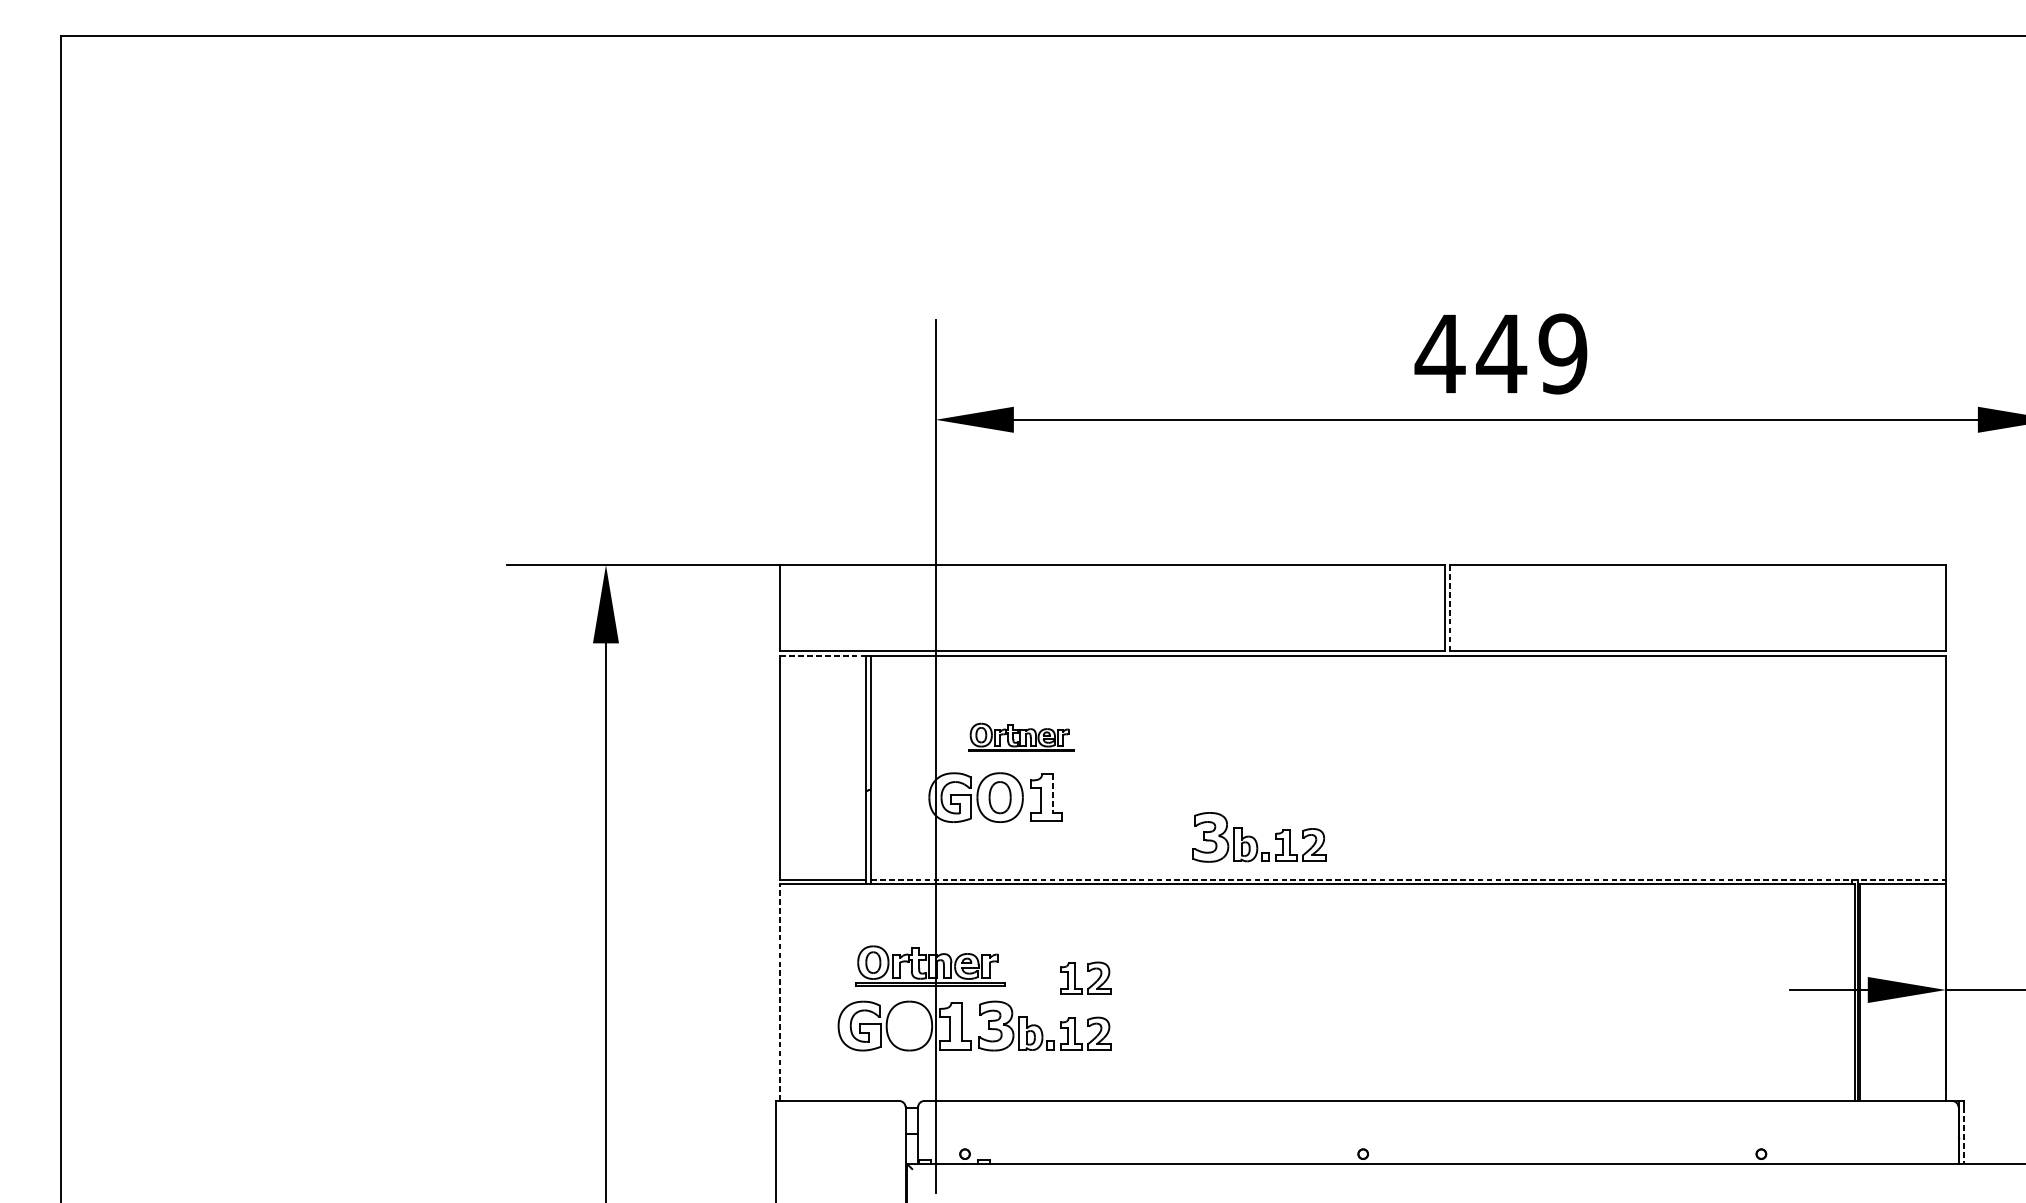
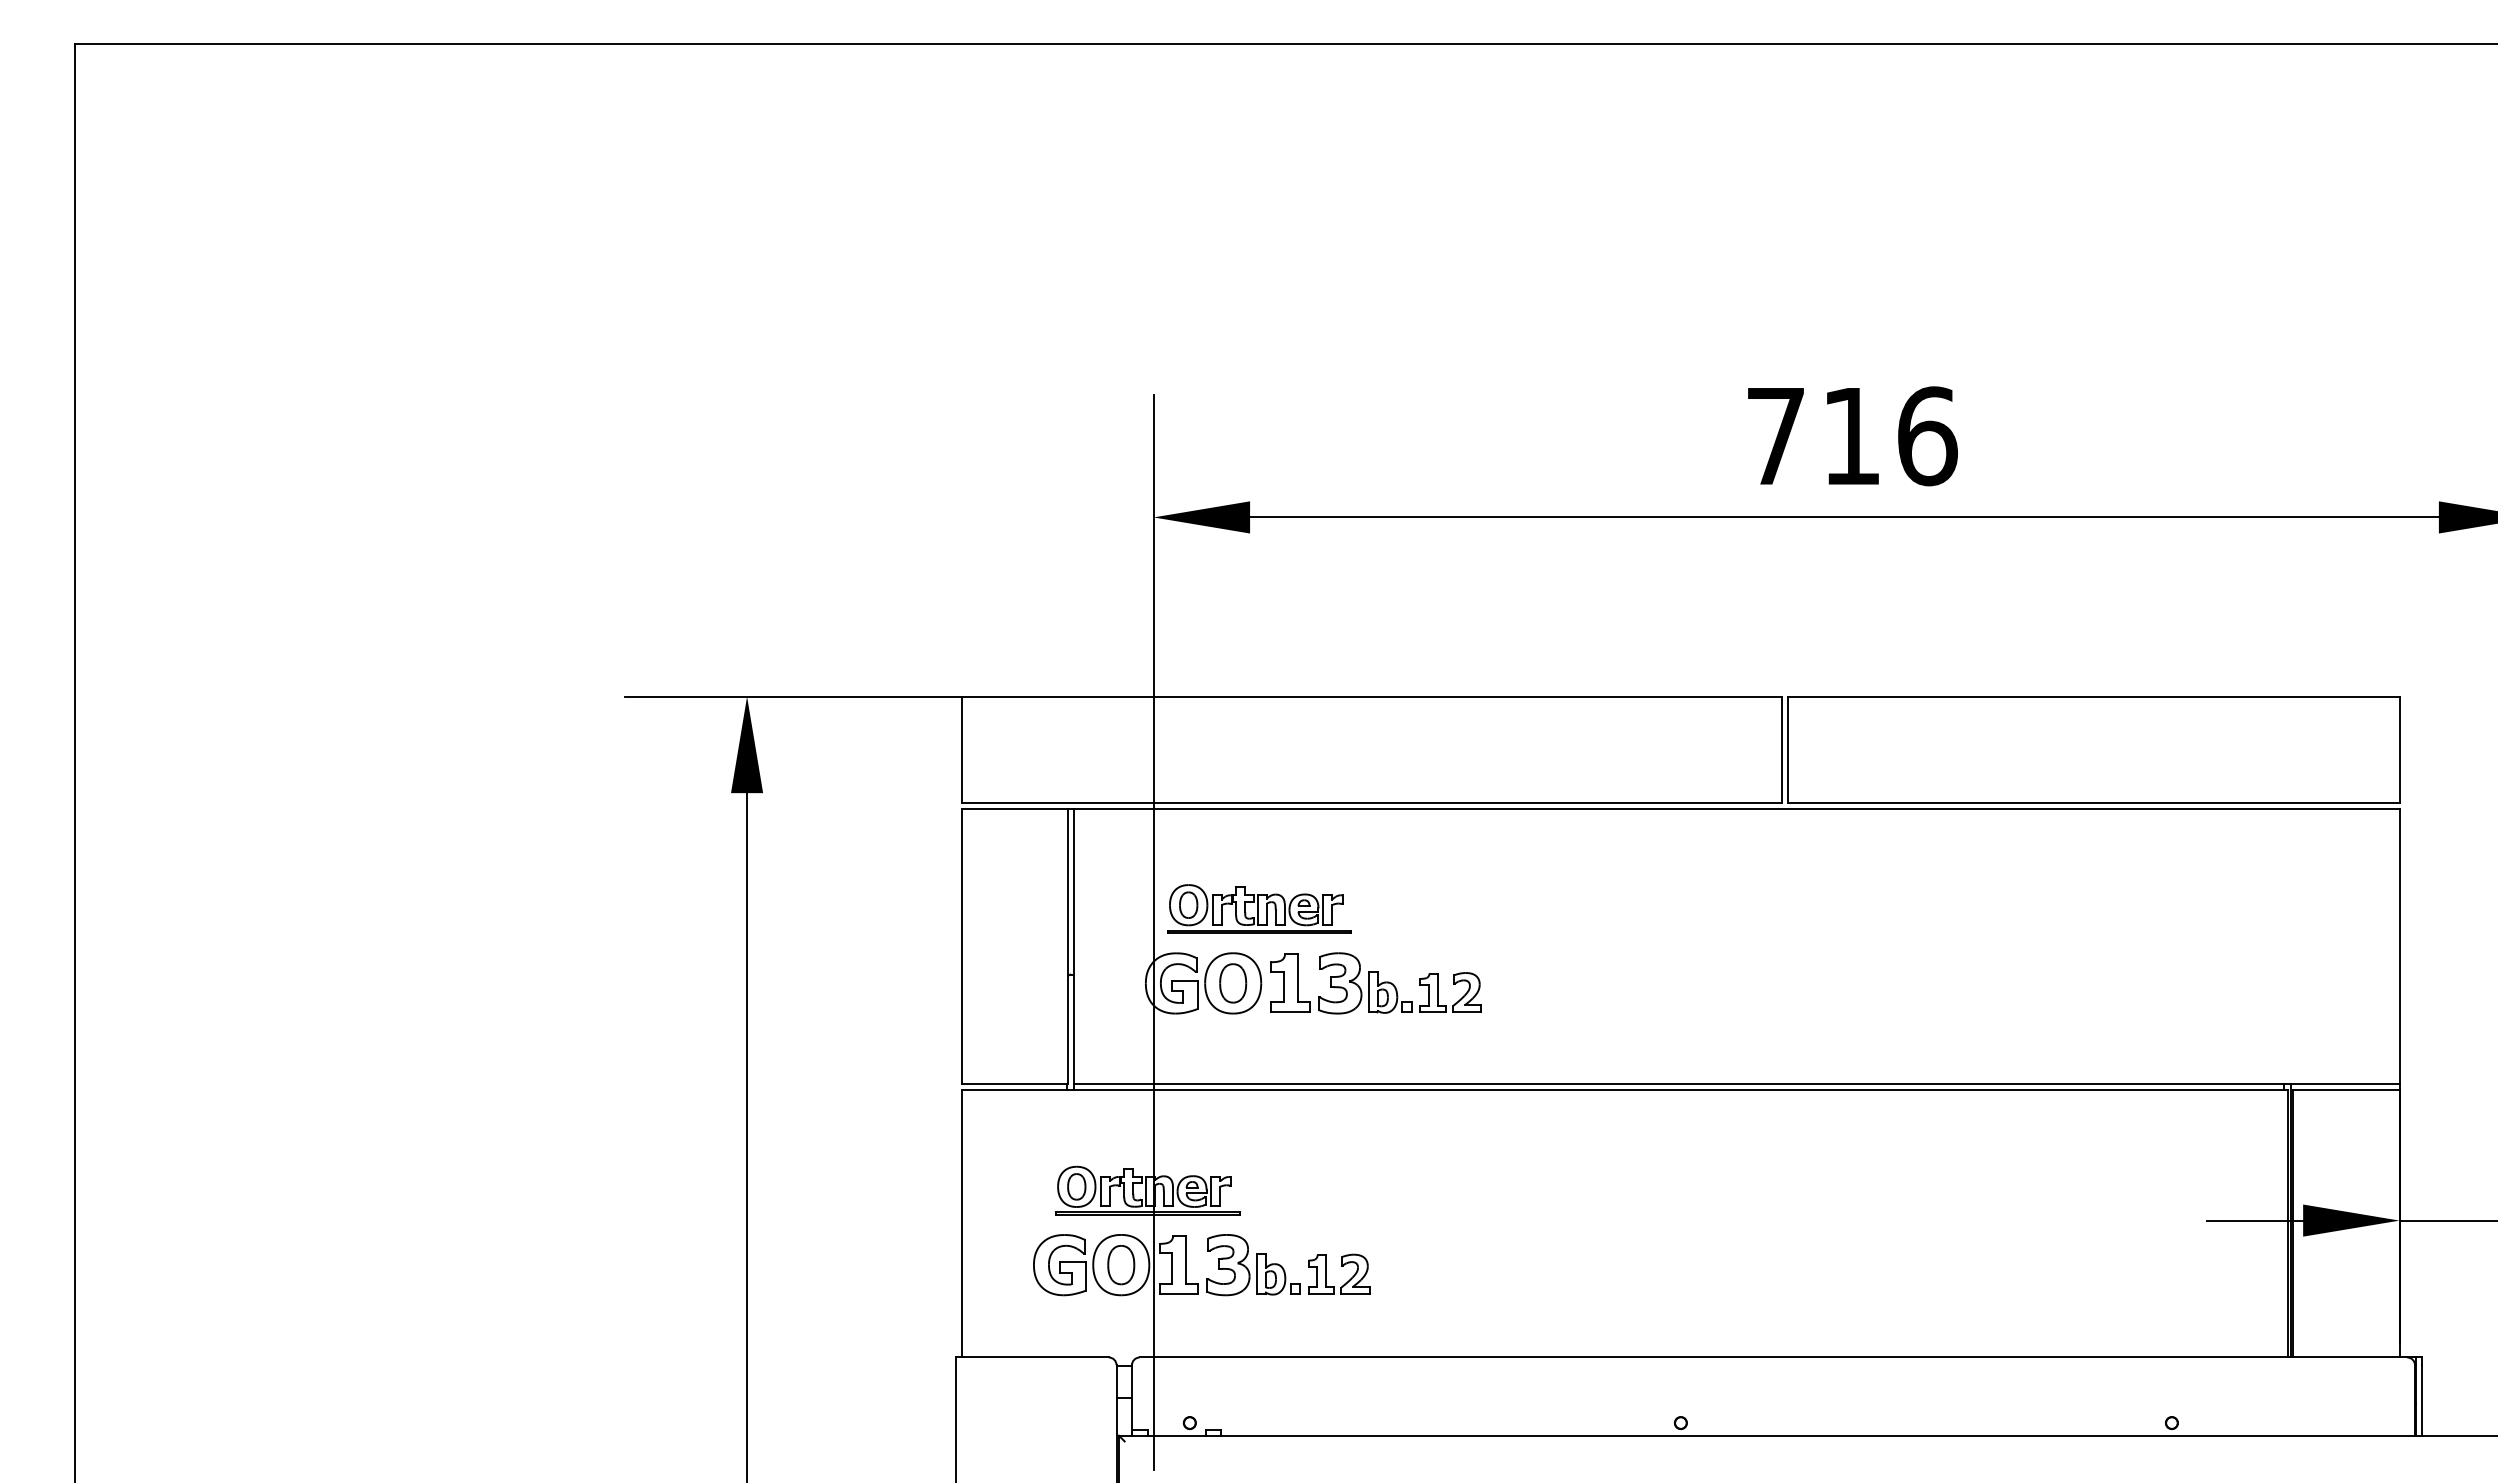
text: (1500, 354) -> (1850, 436), 449 -> 716
line: (1449, 607) -> (1787, 749), dashed -> solid
line: (823, 655) -> (1015, 808), dashed -> solid
part: (1021, 736) -> (1259, 908), size x1.43
line: (1052, 793) -> (1297, 978), dashed -> solid
part: (1259, 837) -> (1399, 983), moved
line: (1408, 879) -> (1736, 1084), dashed -> solid
part: (1088, 972) -> (1341, 1198), removed
line: (780, 992) -> (962, 1223), dashed -> solid
part: (909, 1026) -> (1121, 1265), added
line: (1963, 1135) -> (2421, 1400), dashed -> solid

